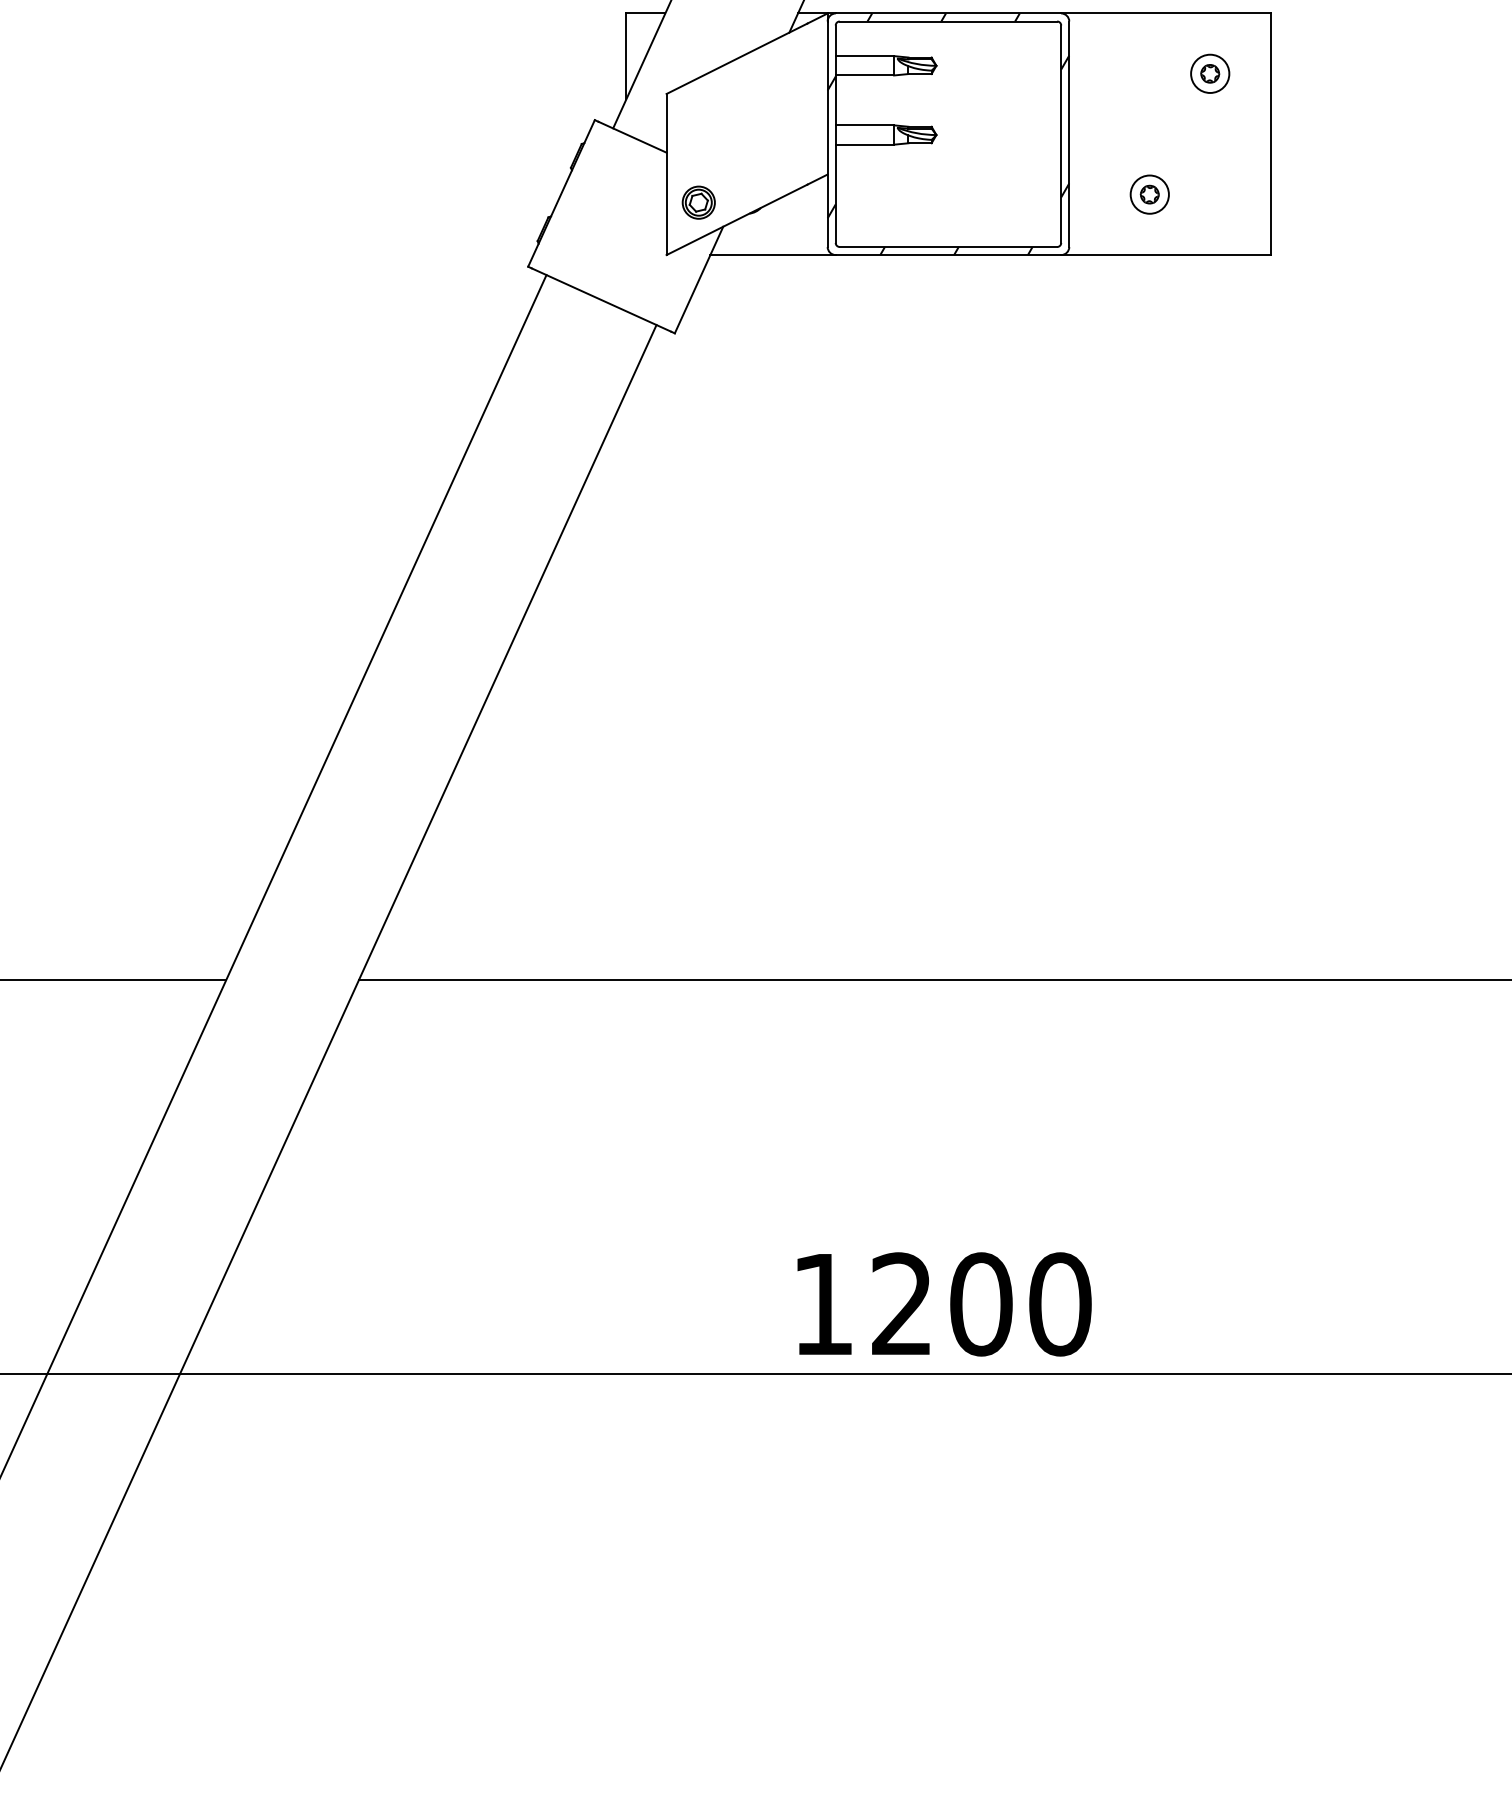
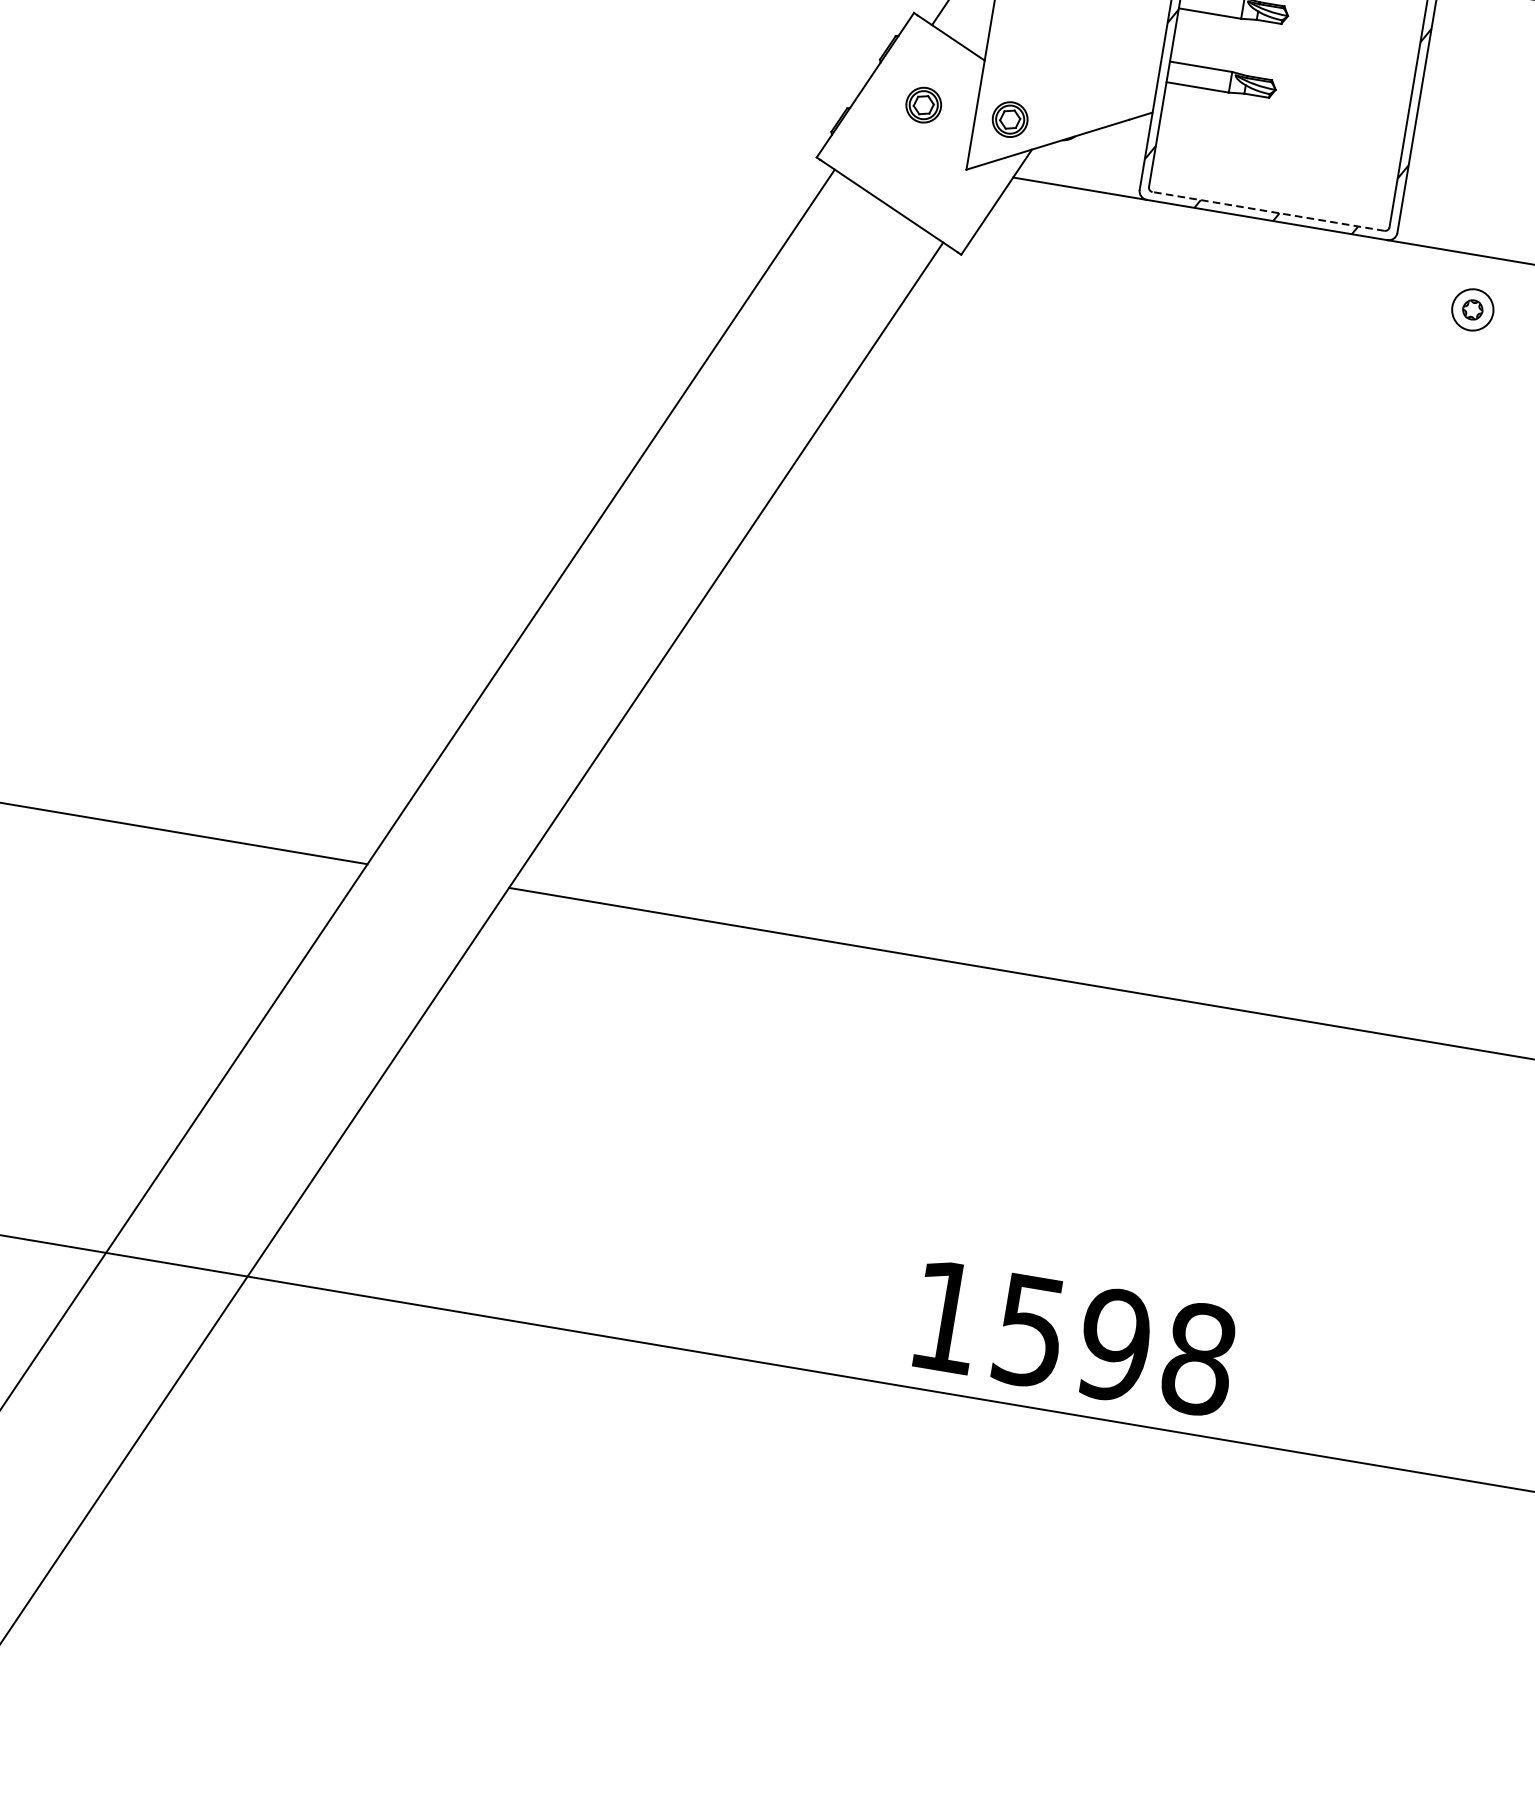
part: (1149, 194) -> (1472, 309), moved
part: (617, 202) -> (923, 104), added
line: (948, 247) -> (1268, 211), solid -> dashed
text: (981, 1304) -> (1115, 1345), 1200 -> 1598

